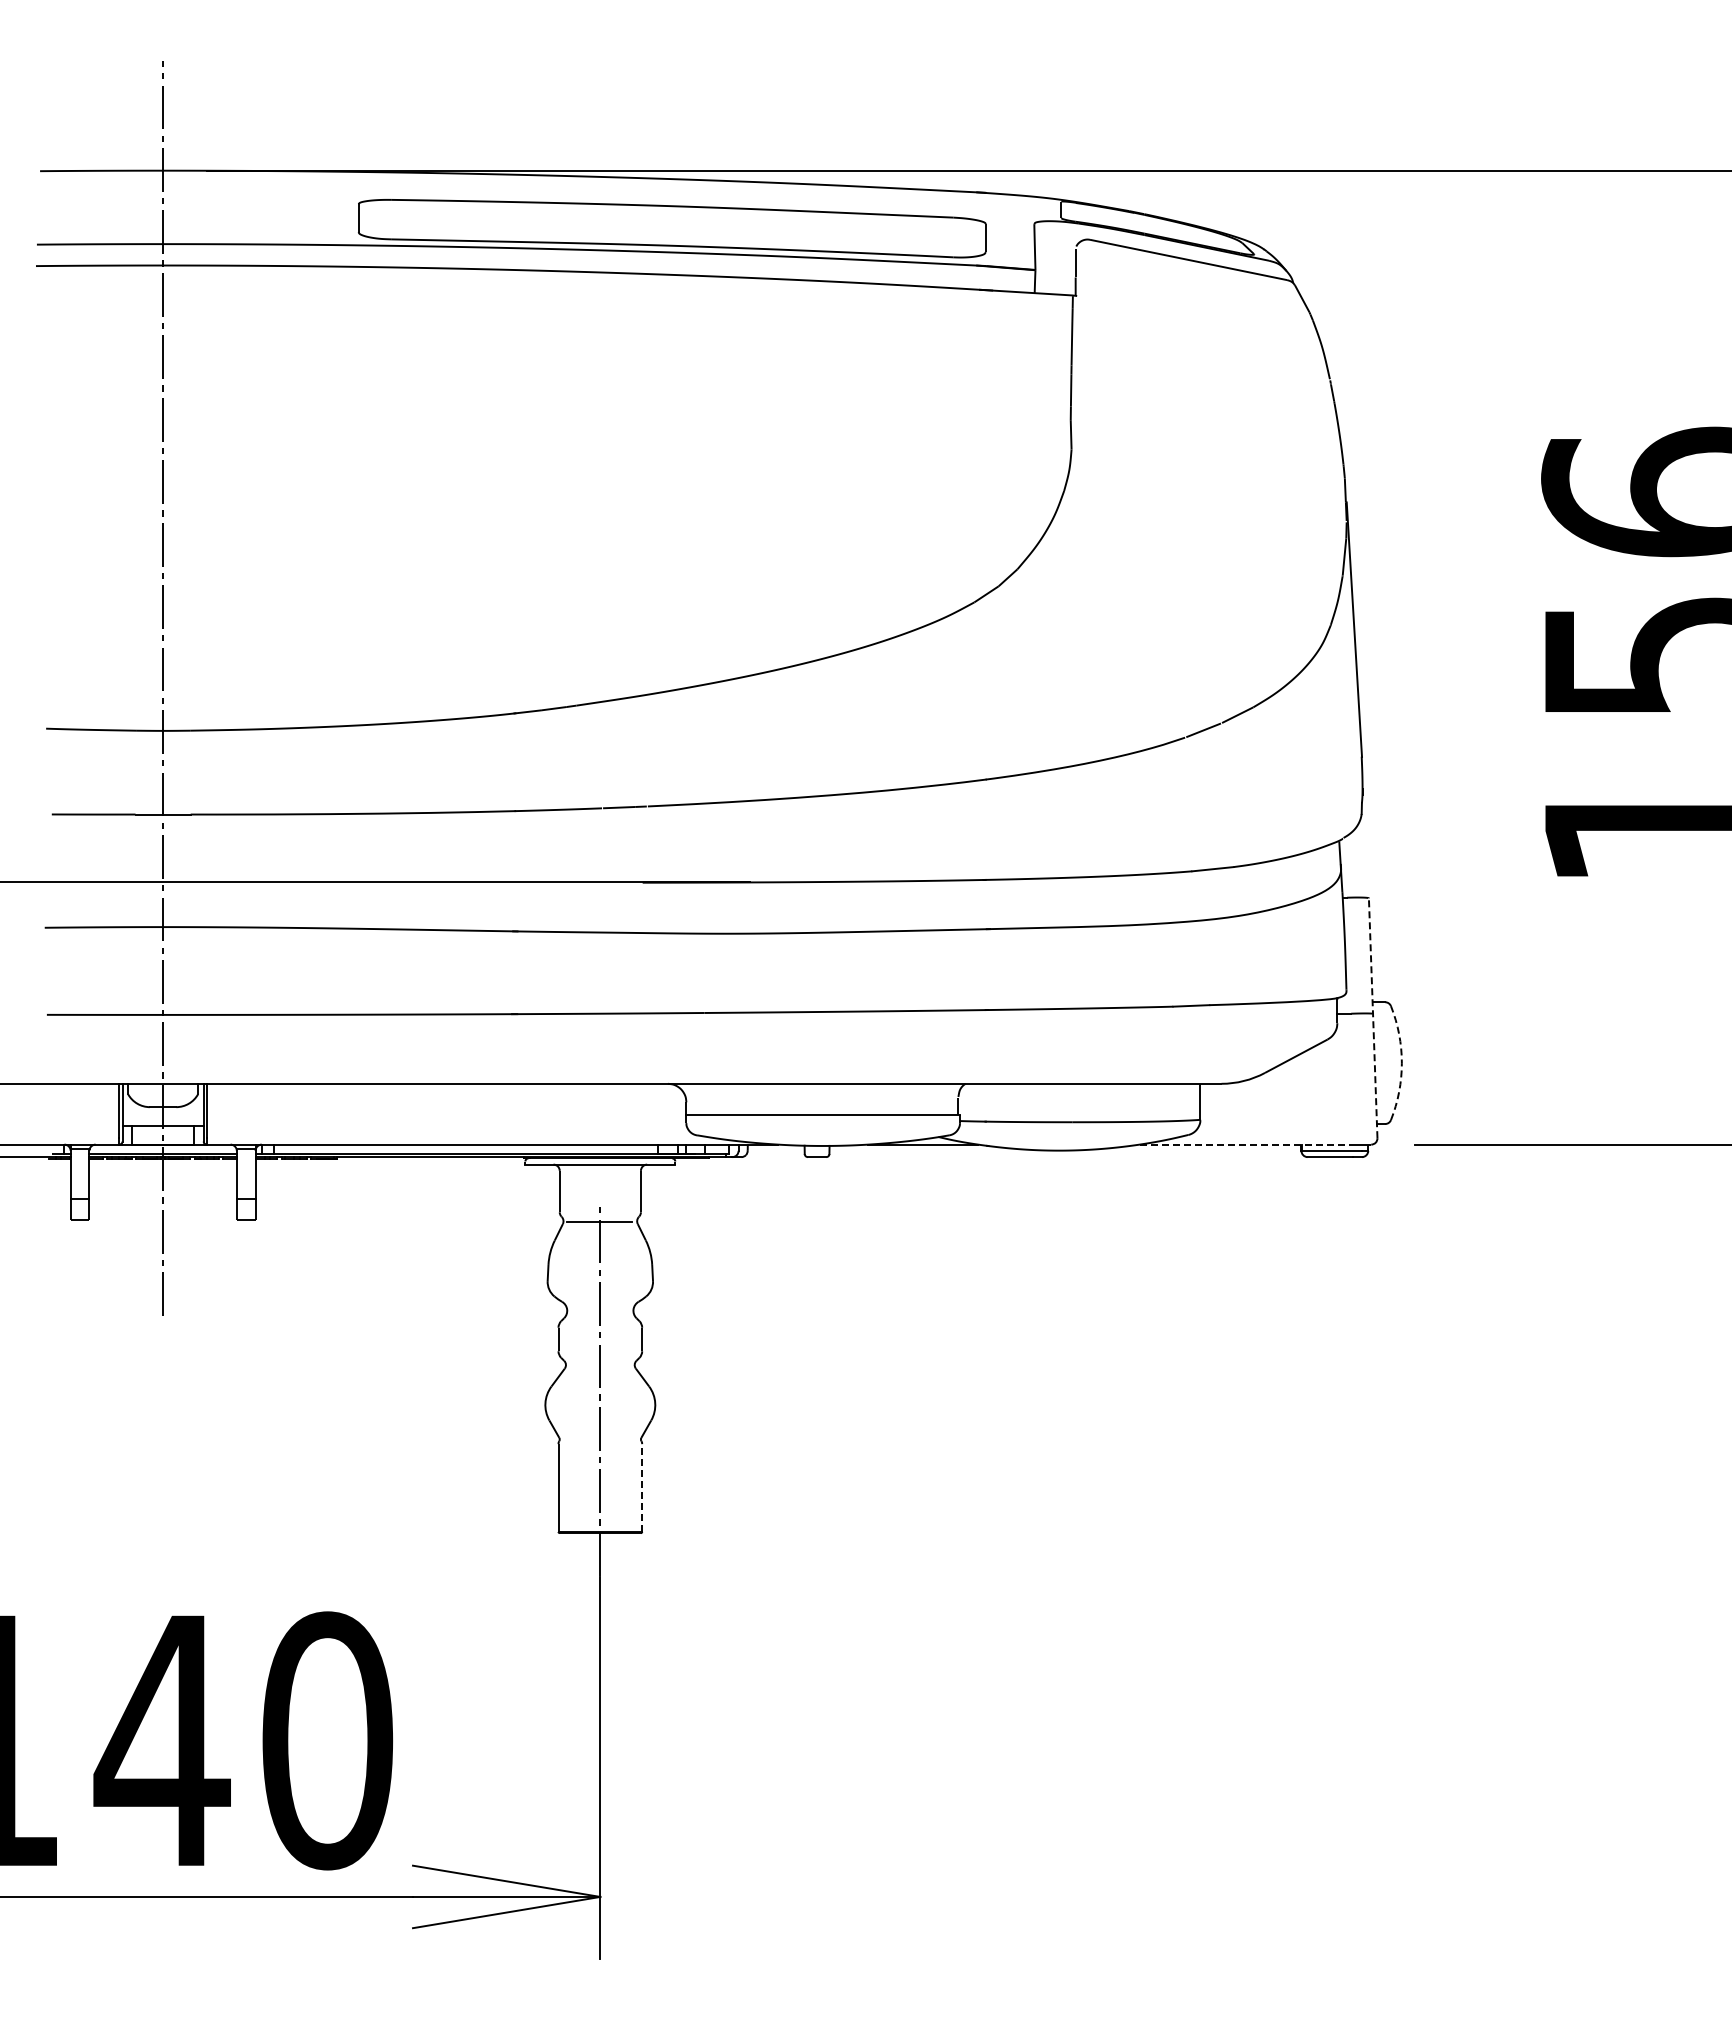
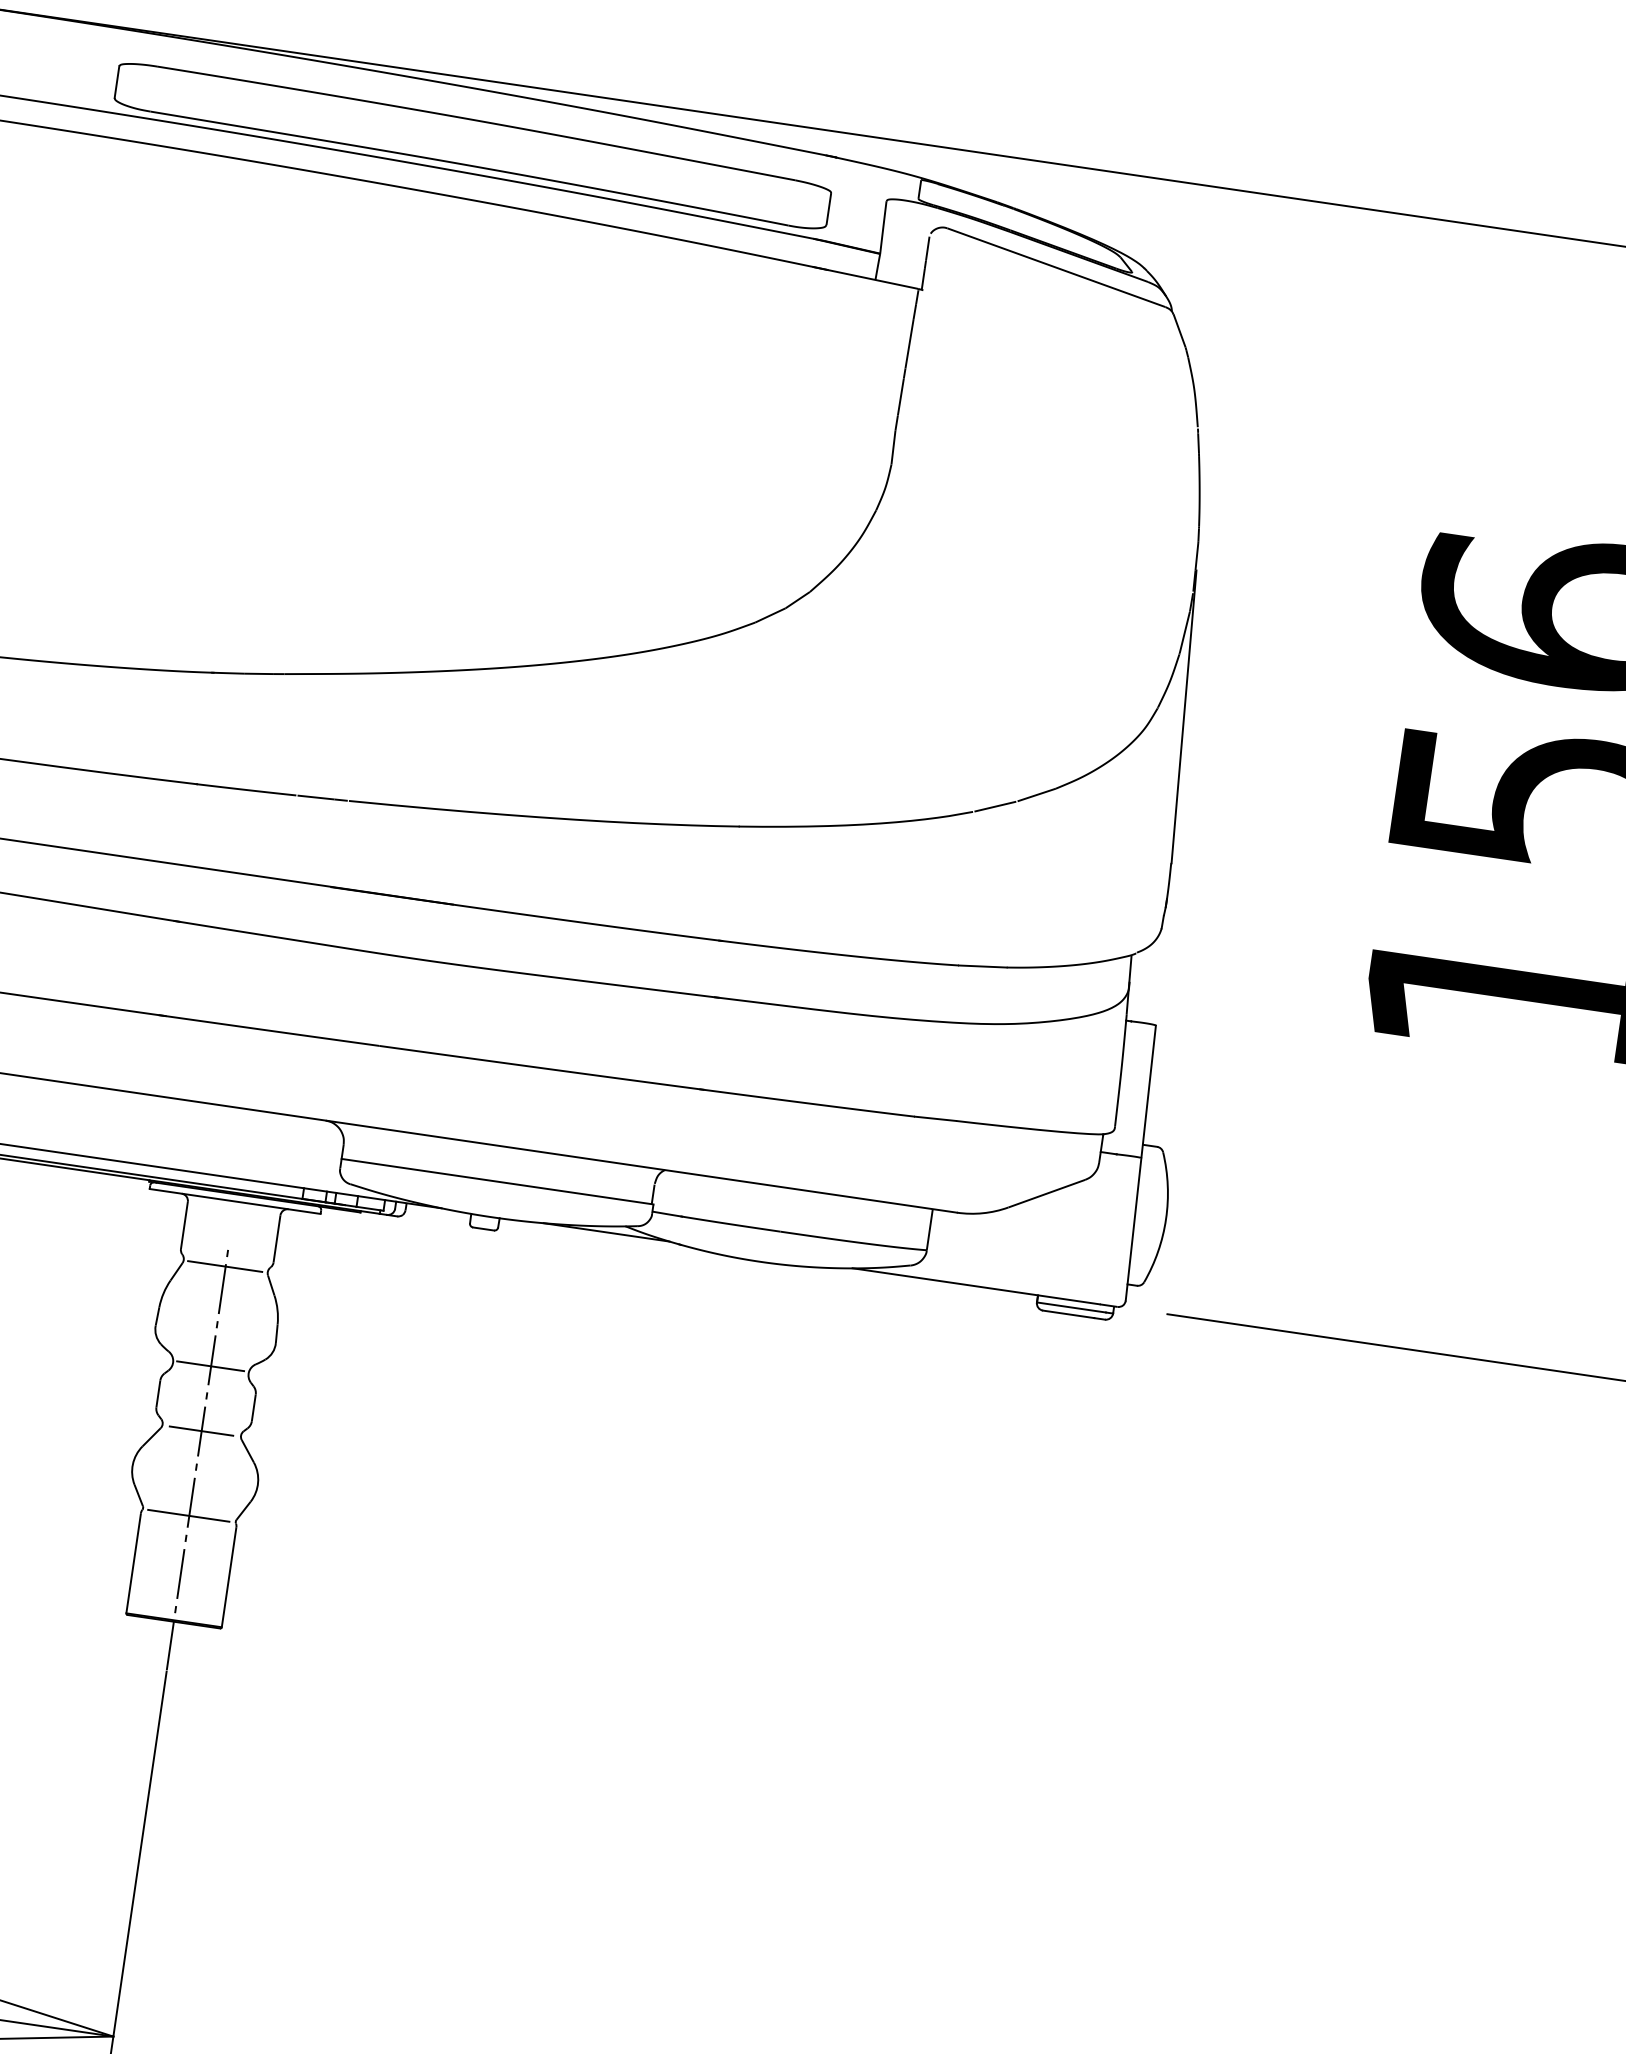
line: (1373, 1018) -> (1141, 1163), dashed -> solid
arc: (1401, 1063) -> (1165, 1219), dashed -> solid
line: (1246, 1144) -> (975, 1286), dashed -> solid
line: (599, 1309) -> (210, 1366), added
line: (599, 1366) -> (200, 1431), added
line: (599, 1440) -> (188, 1515), added
line: (642, 1488) -> (229, 1577), dashed -> solid

